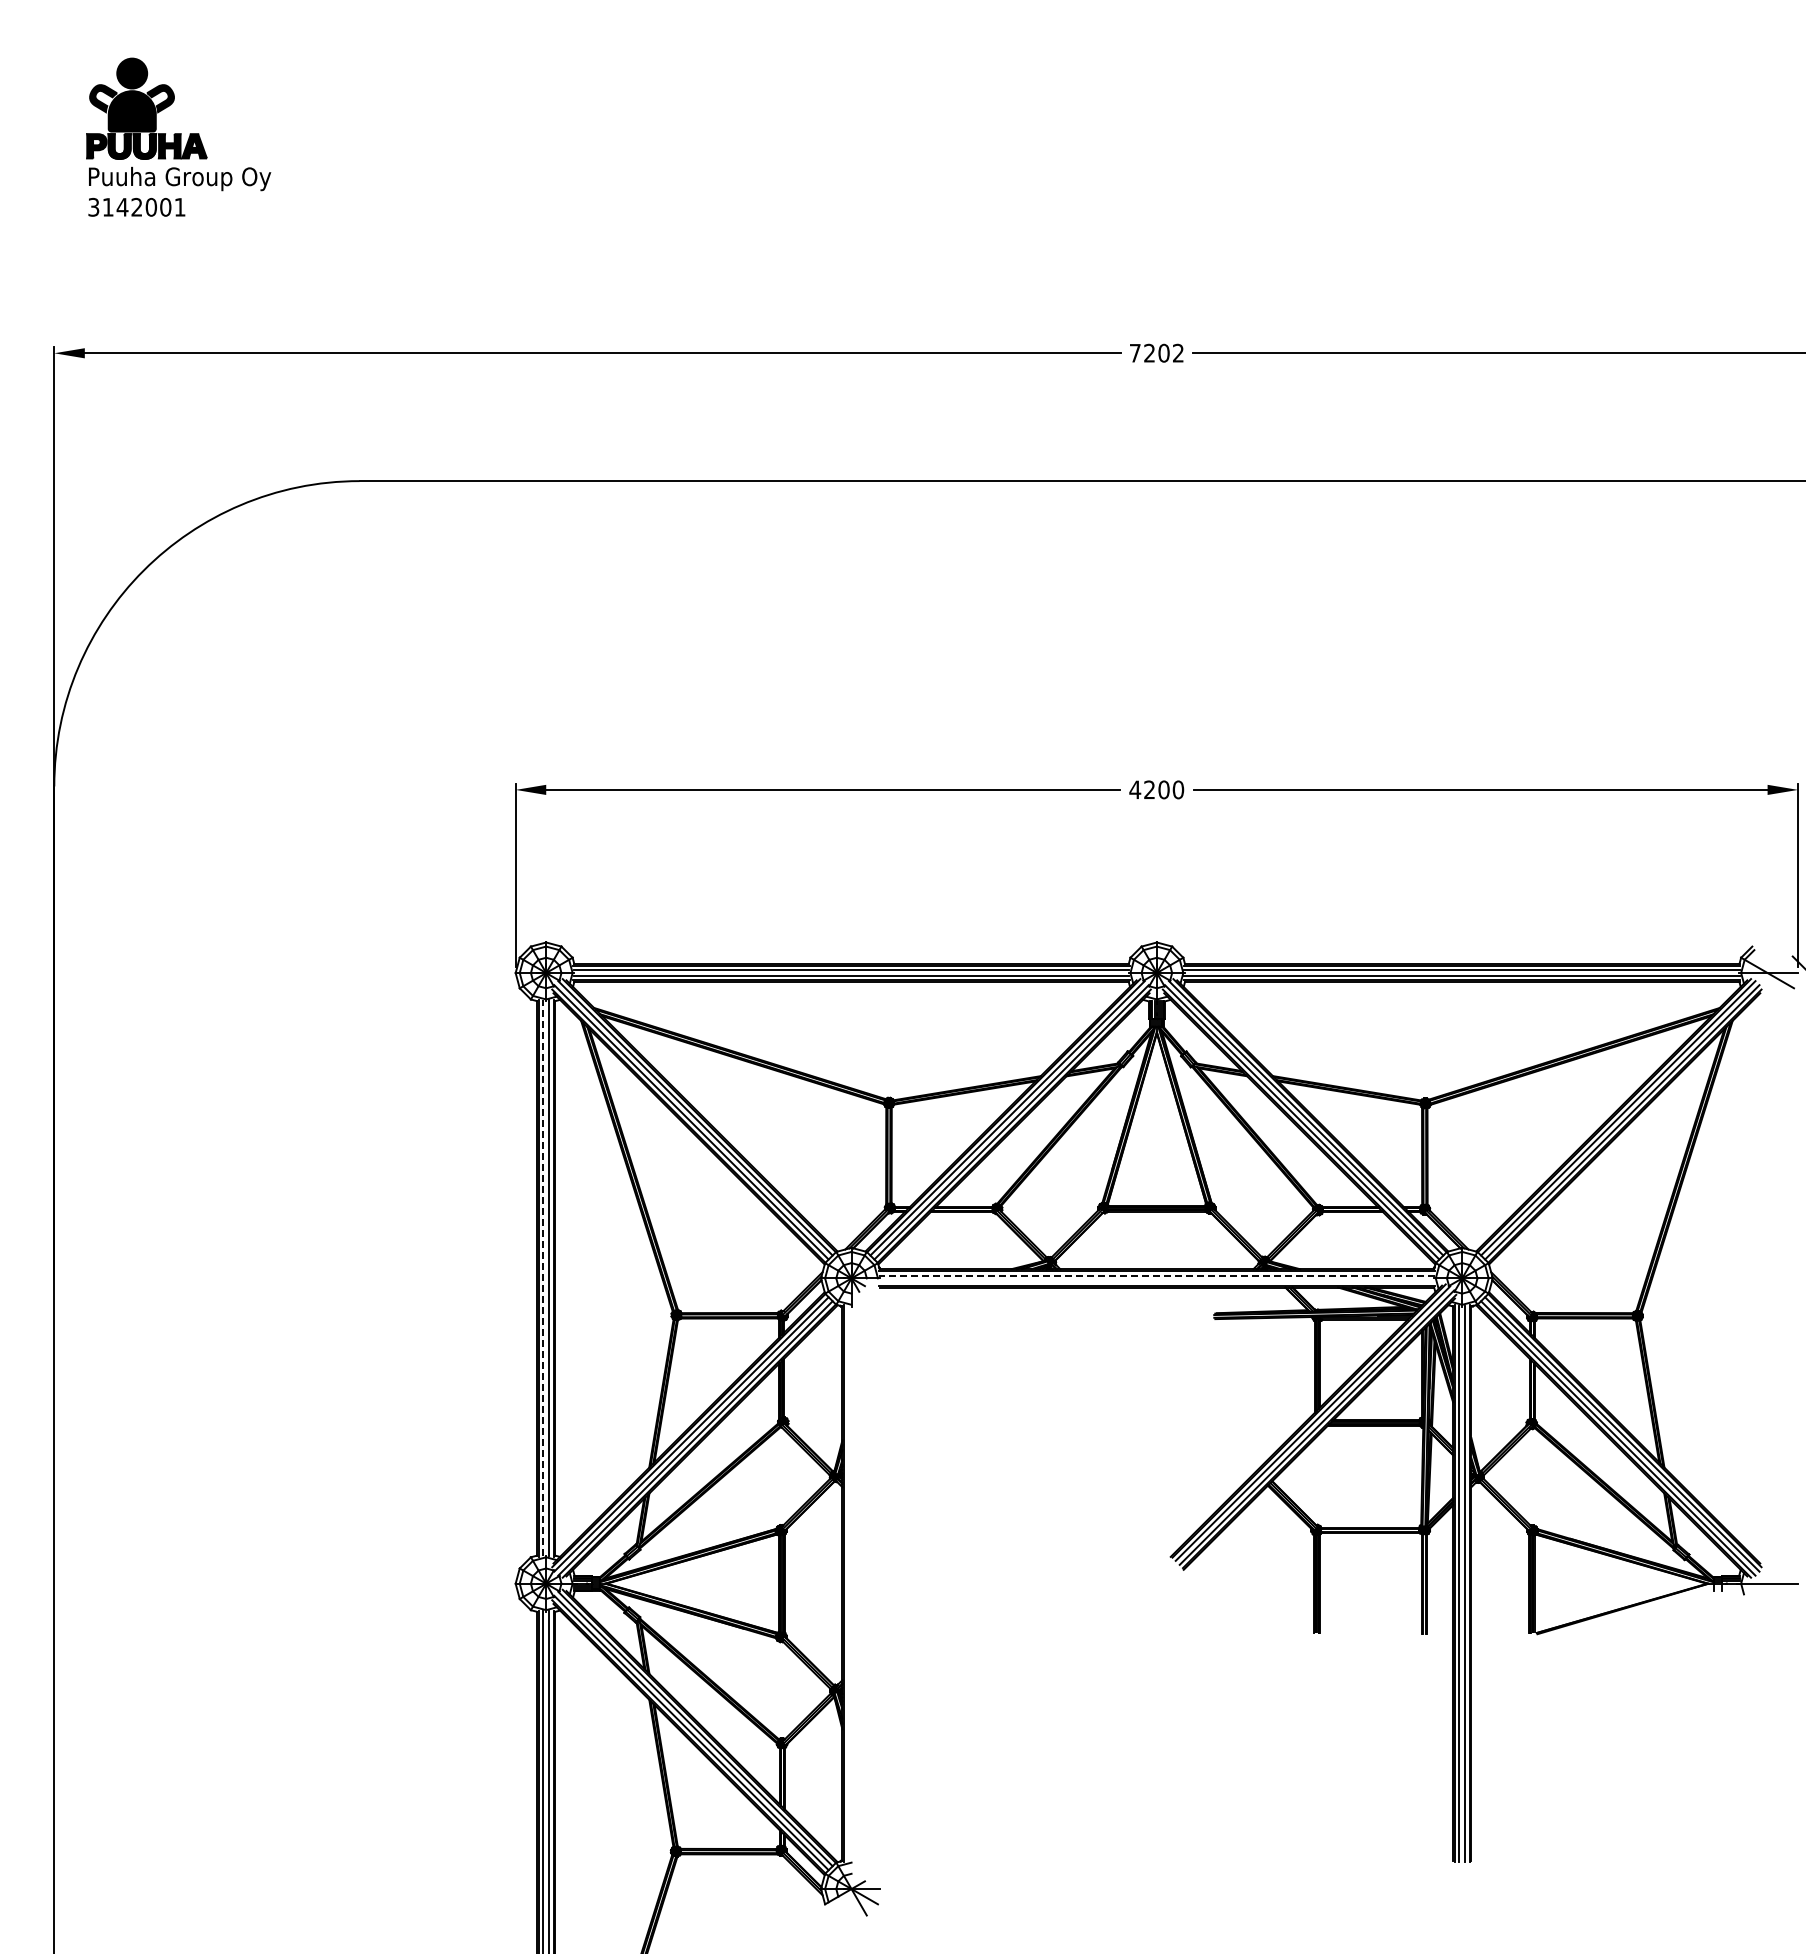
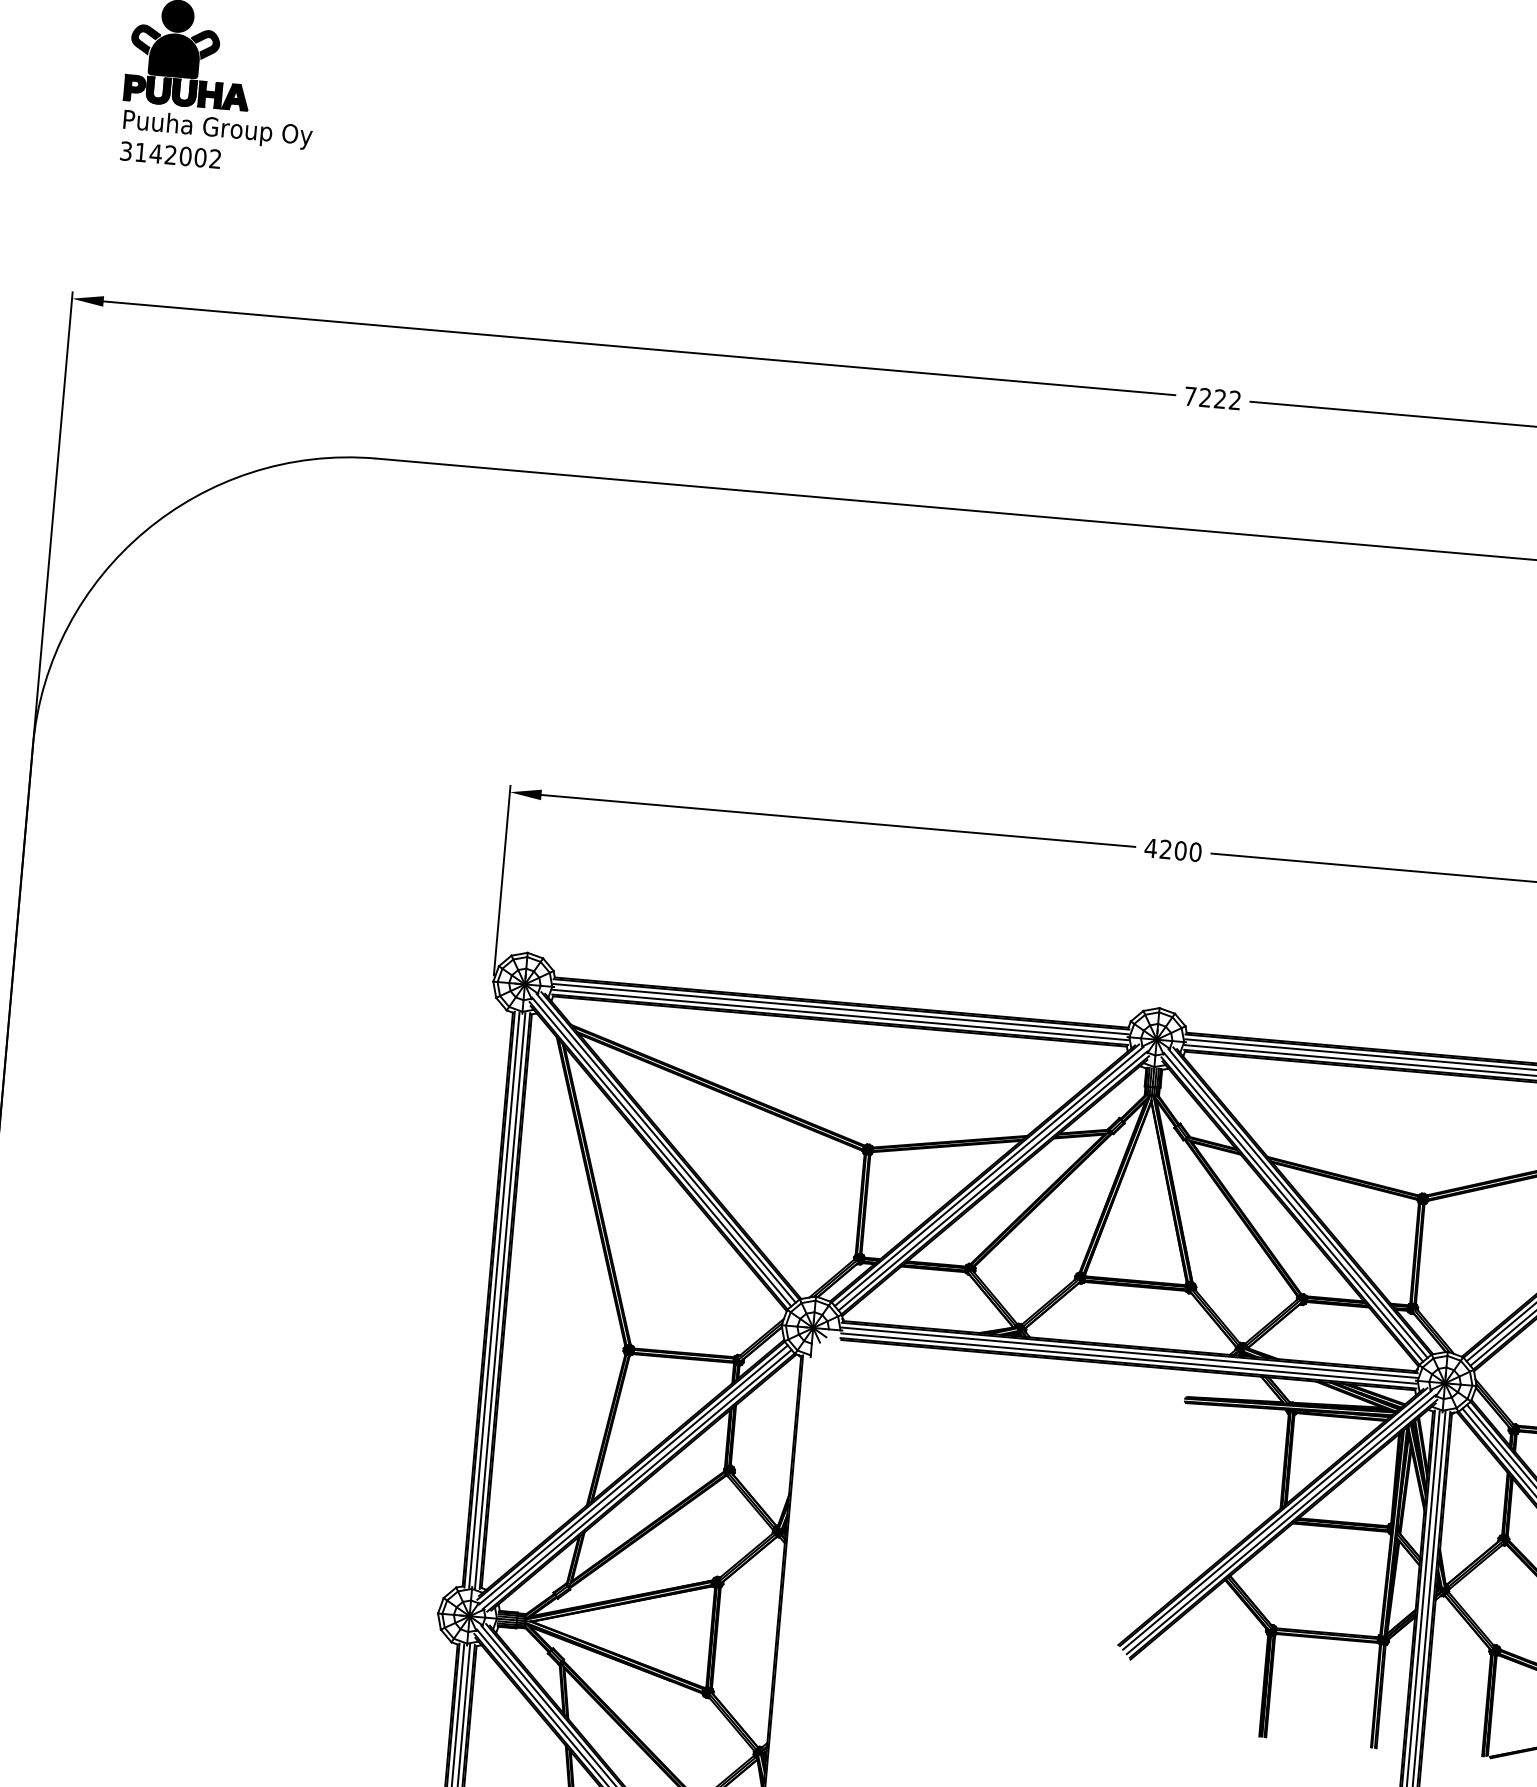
text: (179, 206) -> (214, 158), 3142001 -> 3142002
text: (1163, 352) -> (1219, 398), 7202 -> 7222
line: (1156, 1275) -> (1128, 1352), dashed -> solid
line: (543, 1278) -> (494, 1300), dashed -> solid
line: (1156, 1281) -> (1128, 1358), added

